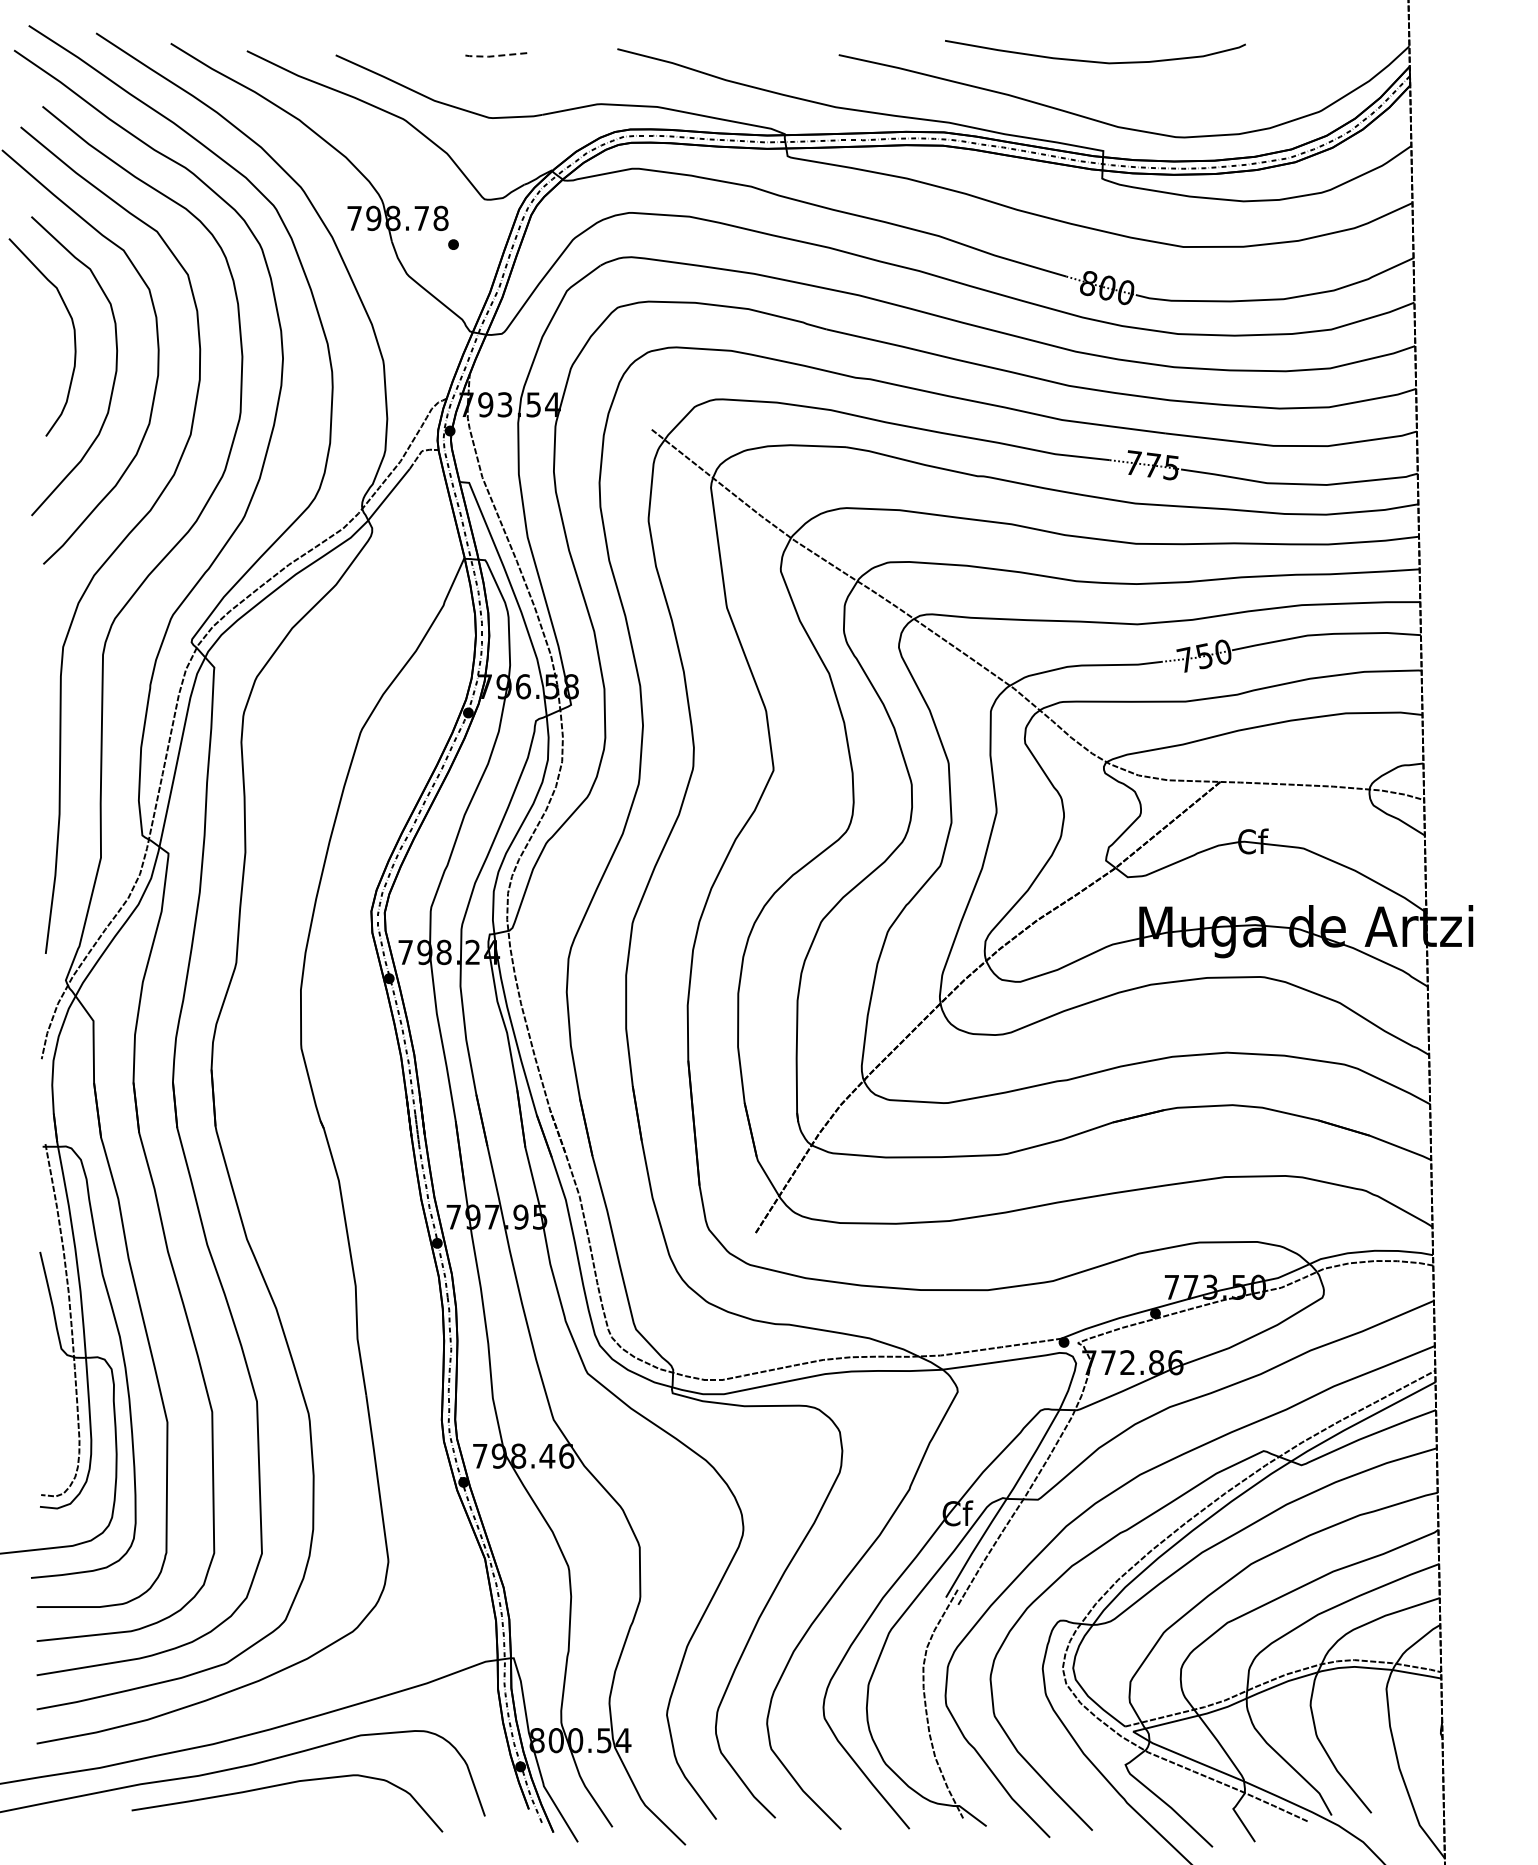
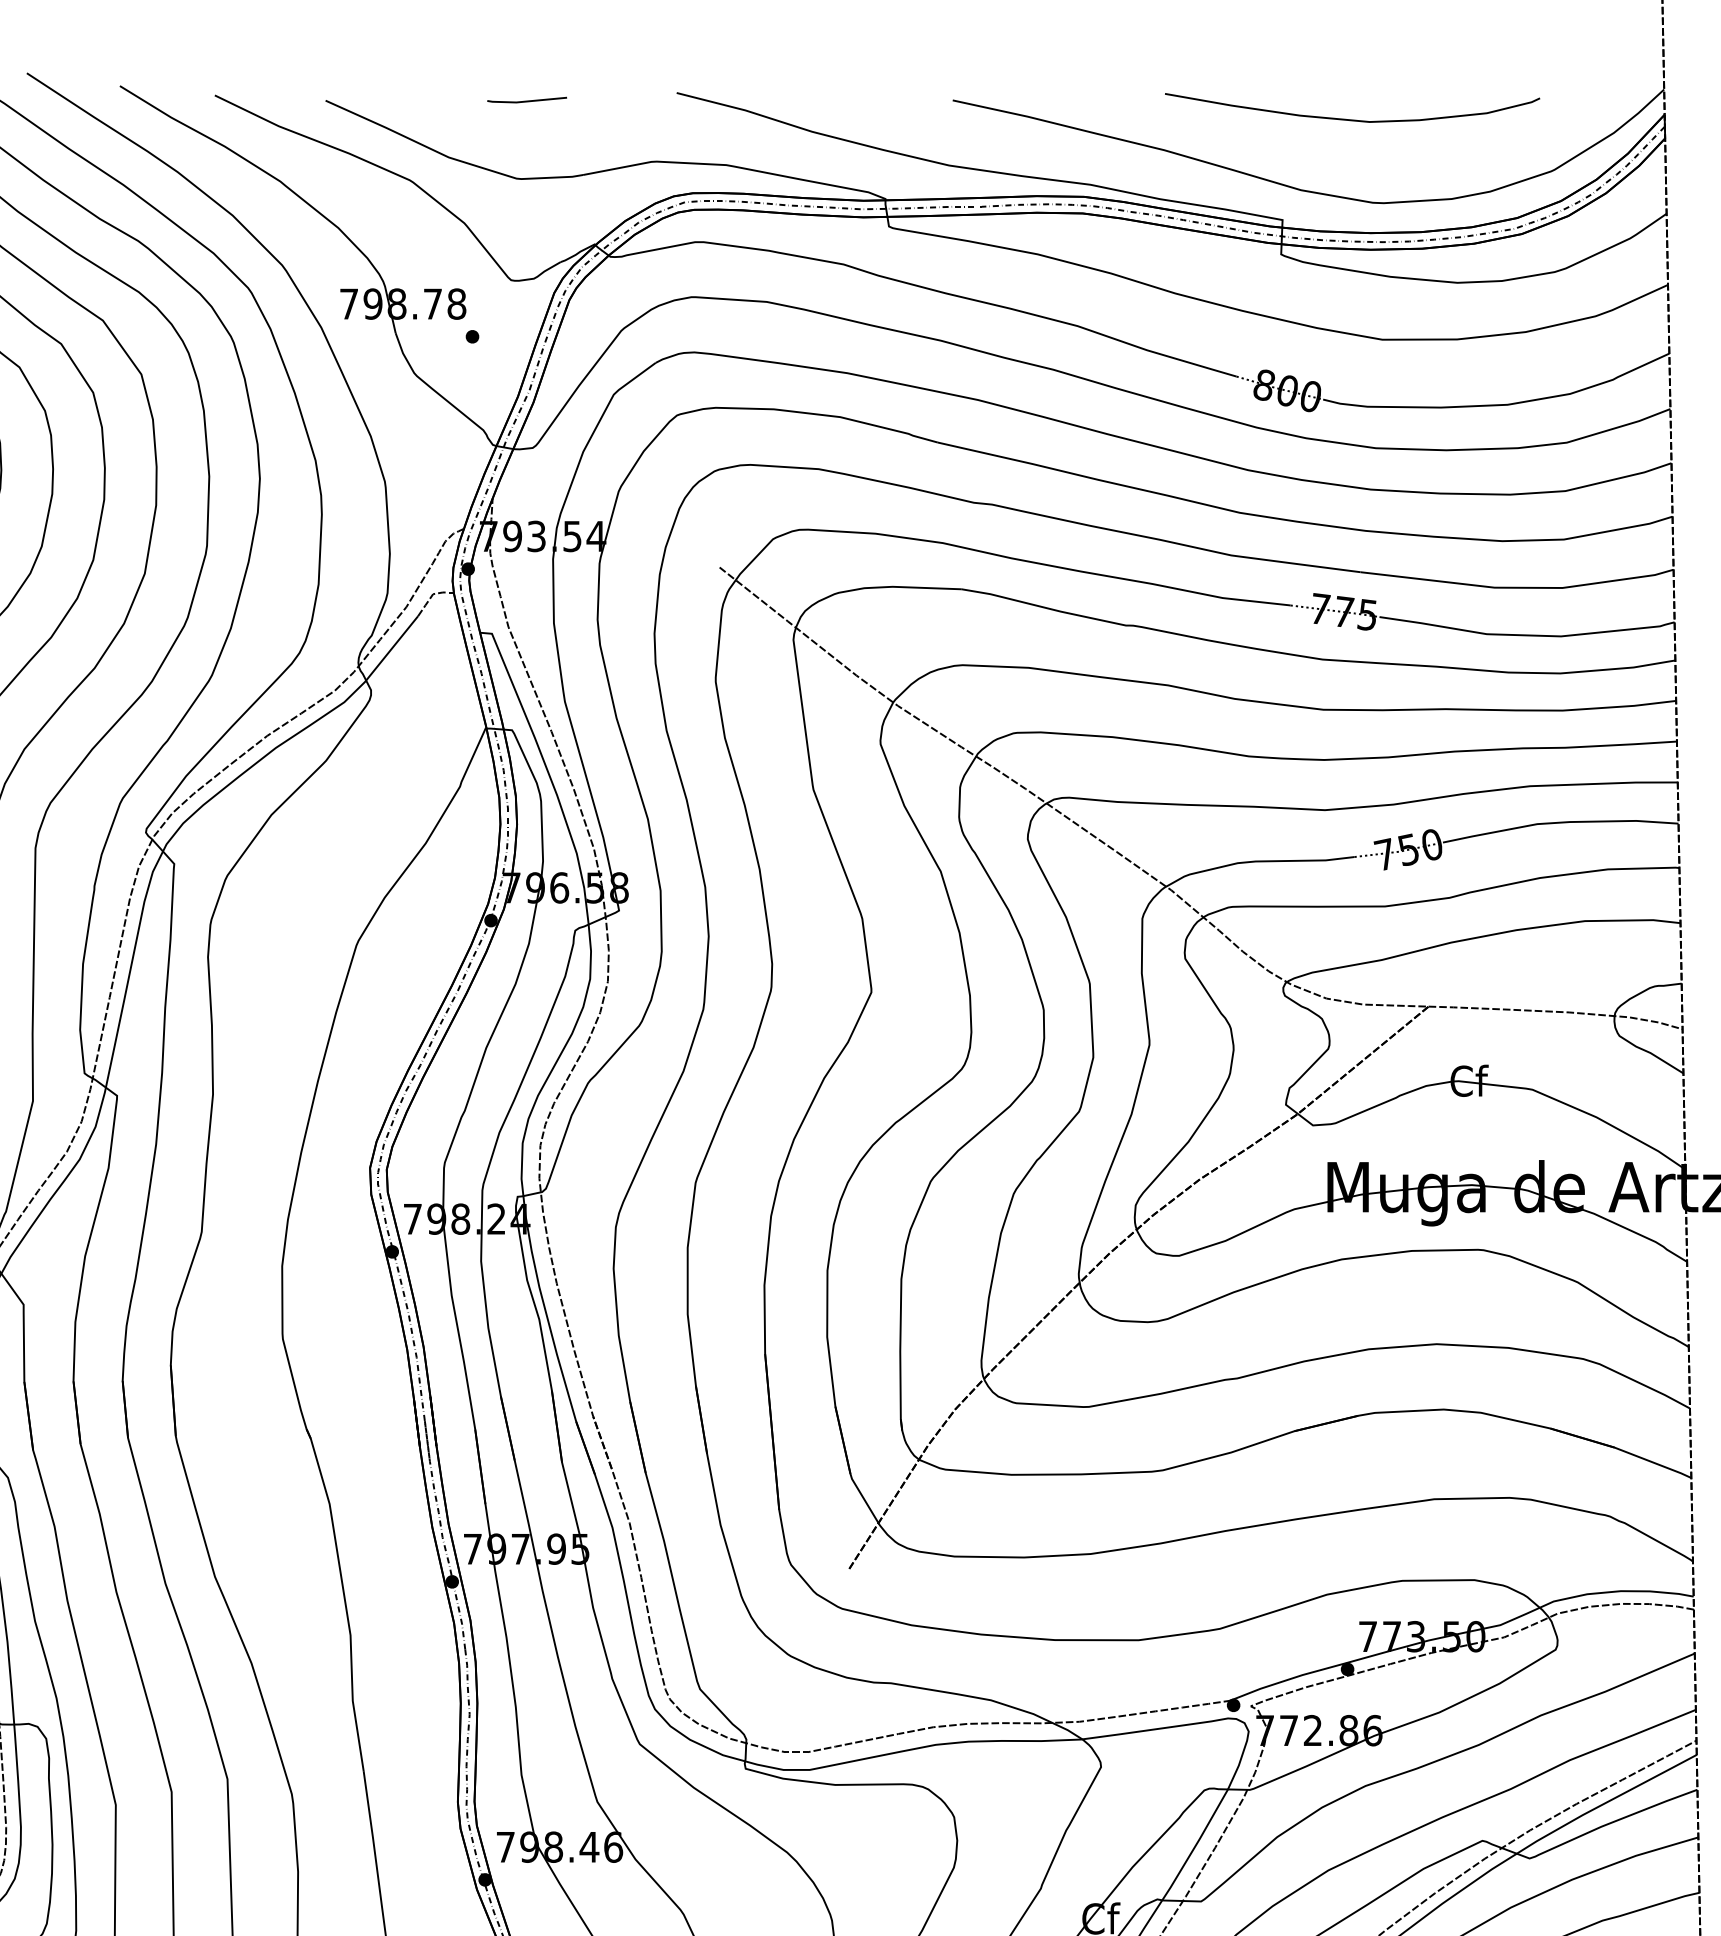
line: (495, 56) -> (524, 102), dashed -> solid
curve: (1092, 60) -> (1348, 118), moved

